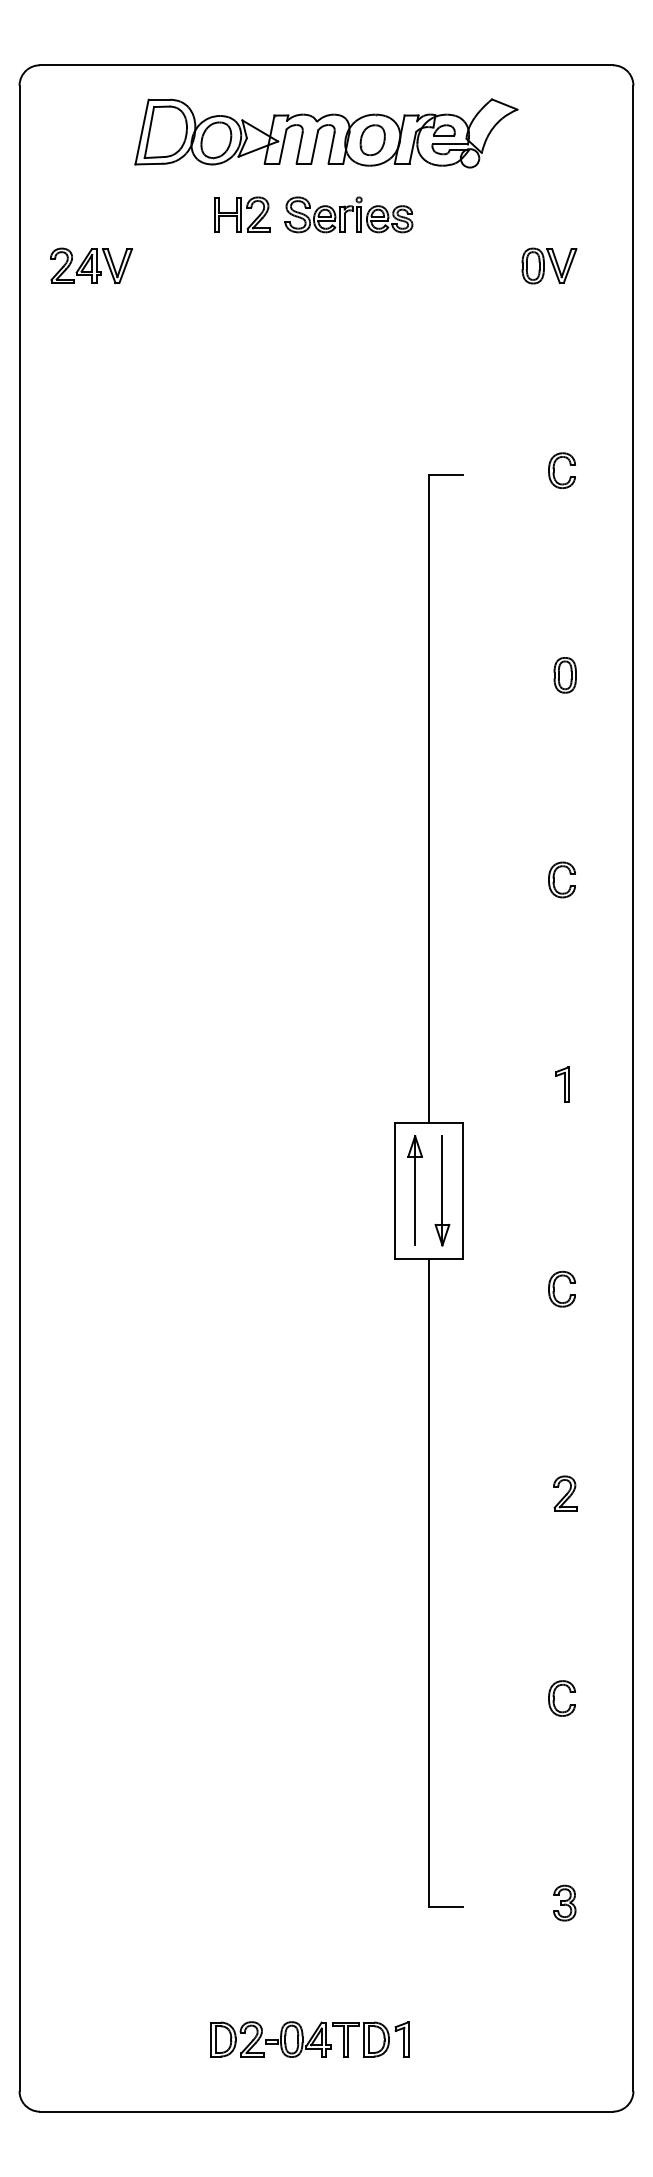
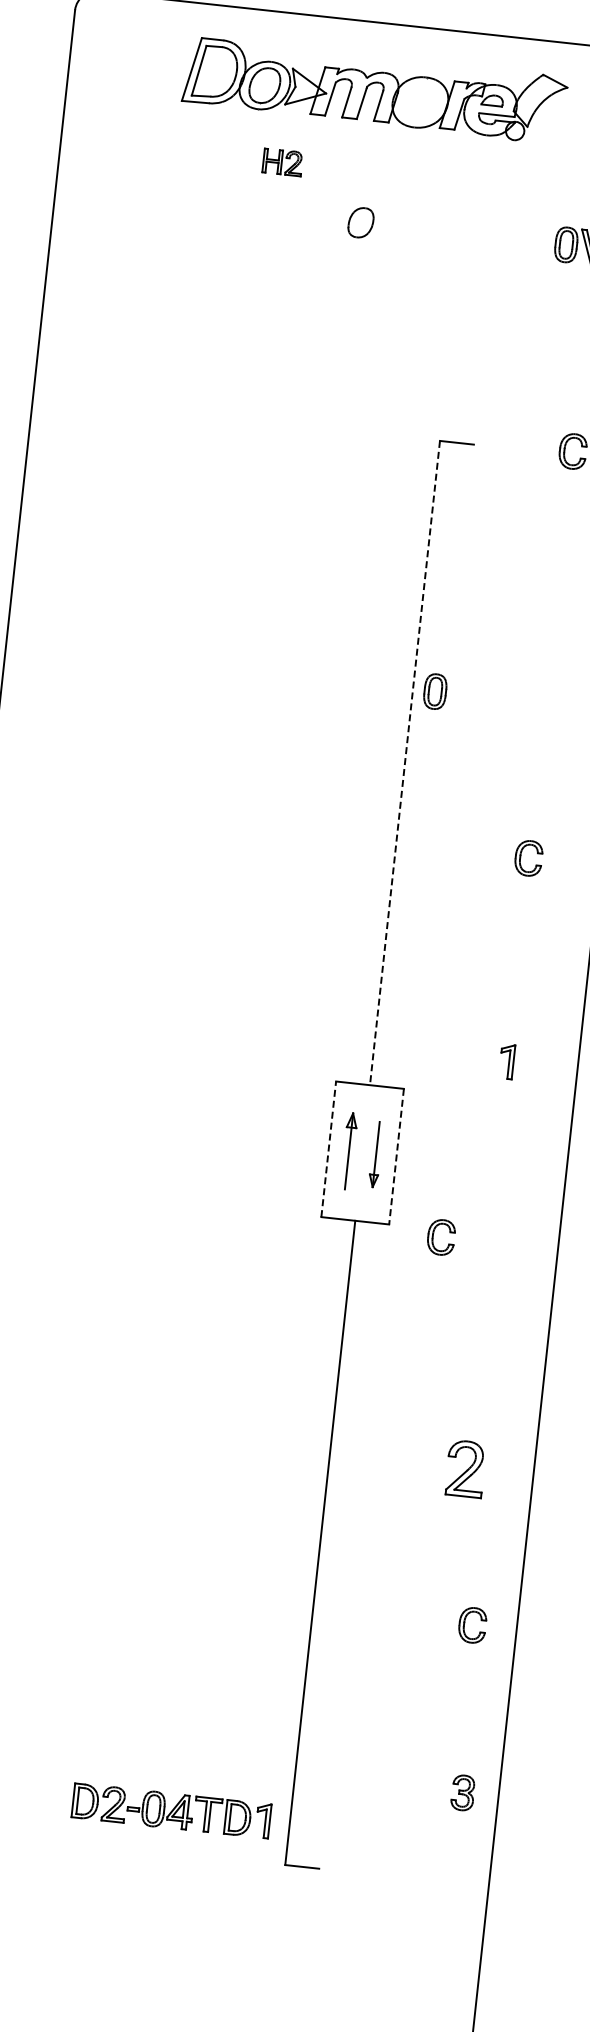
part: (372, 140) -> (360, 223), moved
part: (242, 214) -> (282, 162), size x0.7
part: (348, 214) -> (388, 173), removed
part: (91, 265) -> (127, 196), removed
part: (564, 675) -> (434, 691), moved
line: (428, 799) -> (404, 763), solid -> dashed
line: (394, 1190) -> (328, 1148), solid -> dashed
part: (414, 1190) -> (348, 1151), size x0.7
part: (442, 1190) -> (376, 1154), size x0.6
line: (462, 1191) -> (396, 1157), solid -> dashed
part: (554, 1289) -> (433, 1236), moved
part: (565, 1493) -> (465, 1468), size x1.6
part: (554, 1698) -> (464, 1624), moved
part: (564, 1902) -> (462, 1792), moved
part: (309, 2039) -> (171, 1810), moved

